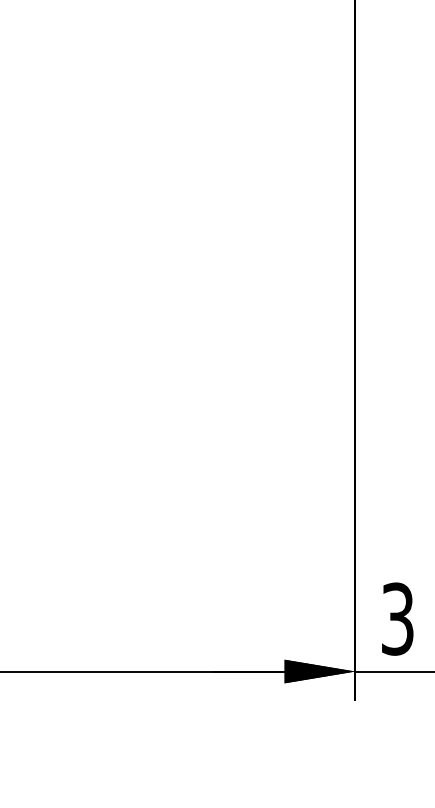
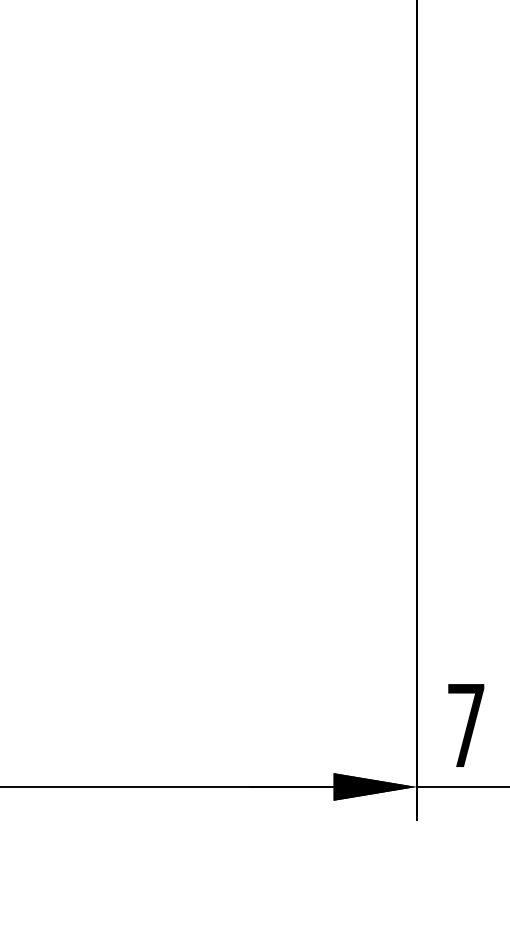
text: (397, 618) -> (465, 724), 3 -> 7

